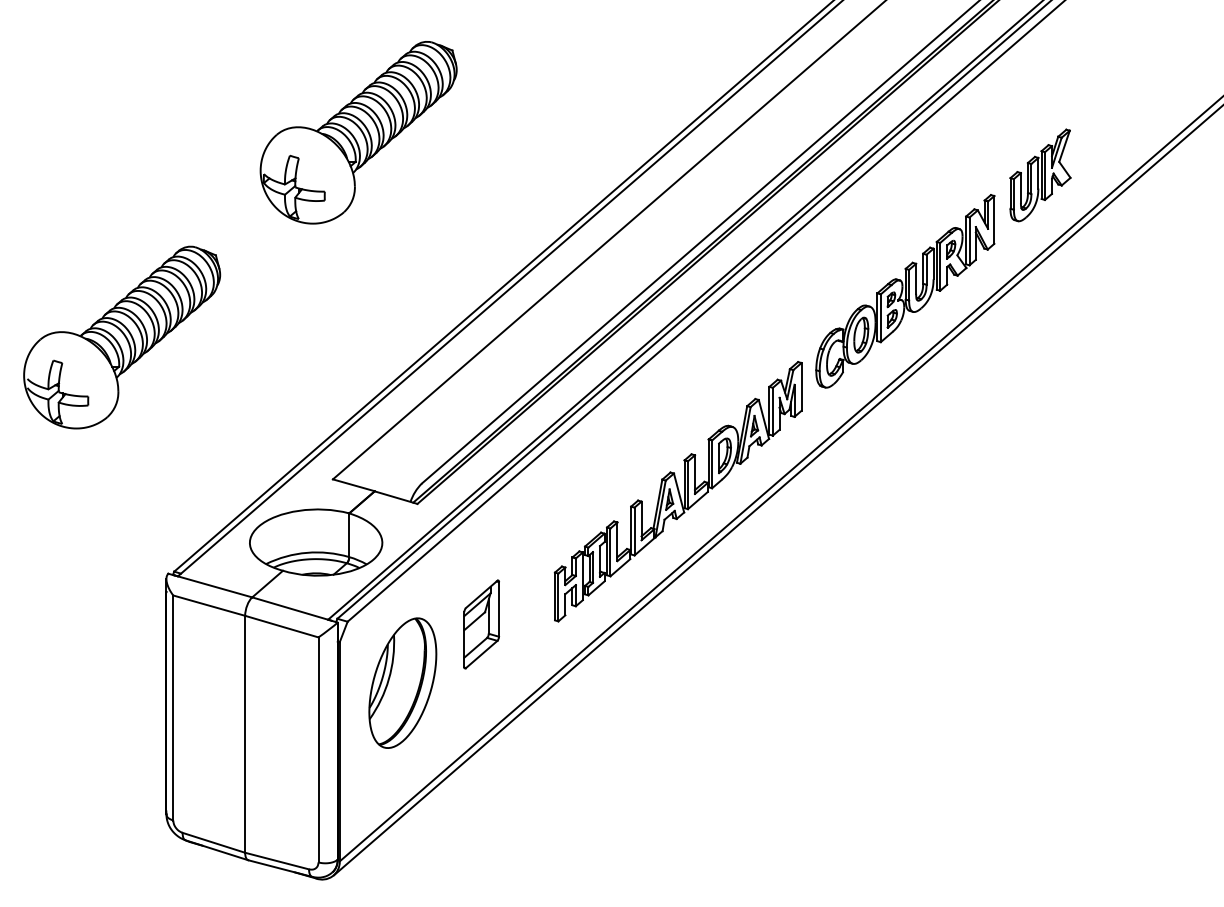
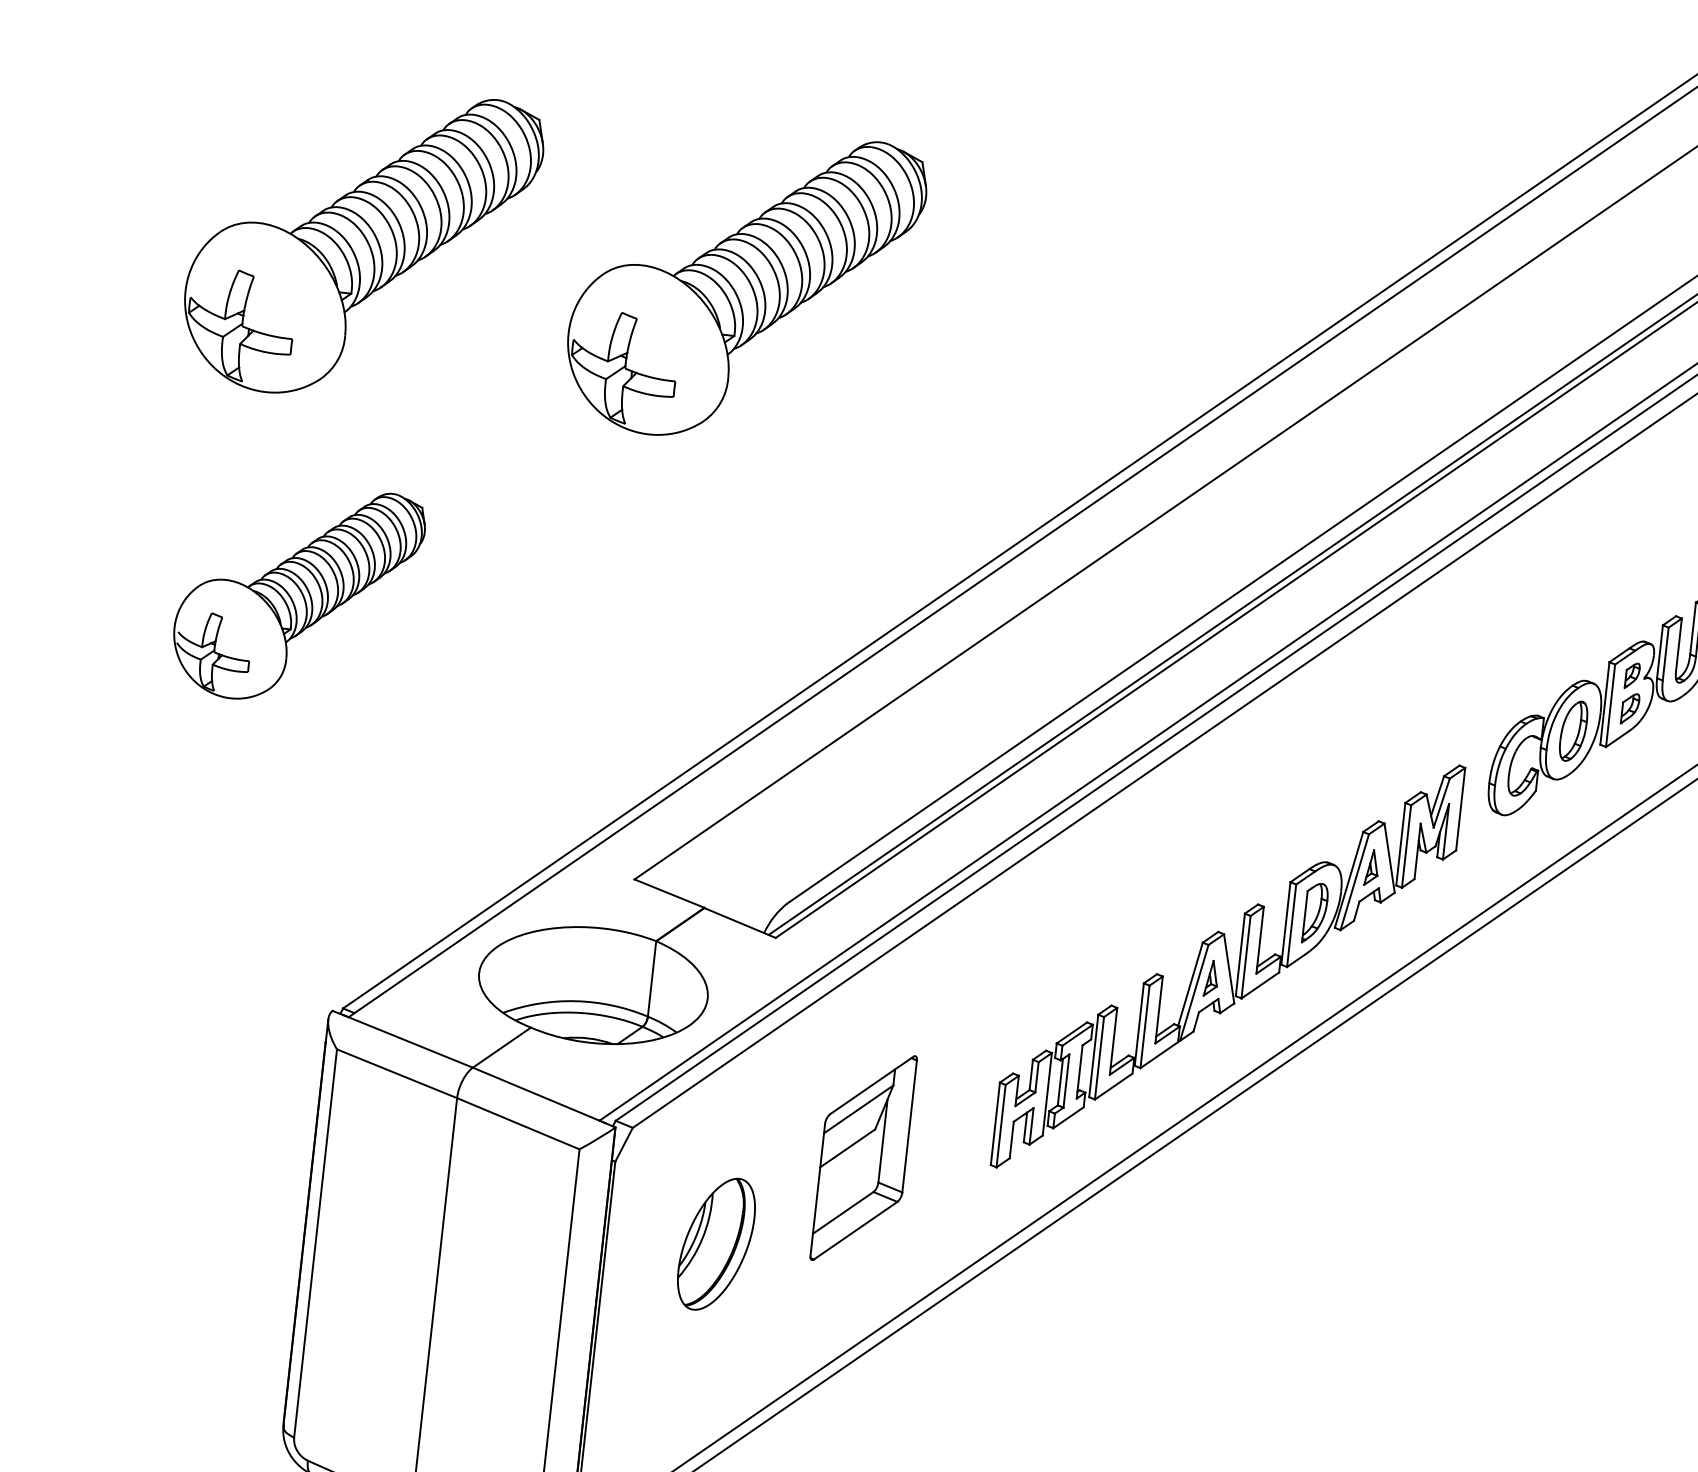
part: (136, 132) -> (361, 243), added
part: (122, 337) -> (298, 594), size x0.7
part: (481, 624) -> (863, 1158), size x1.4
part: (402, 682) -> (715, 1243), size x0.6

